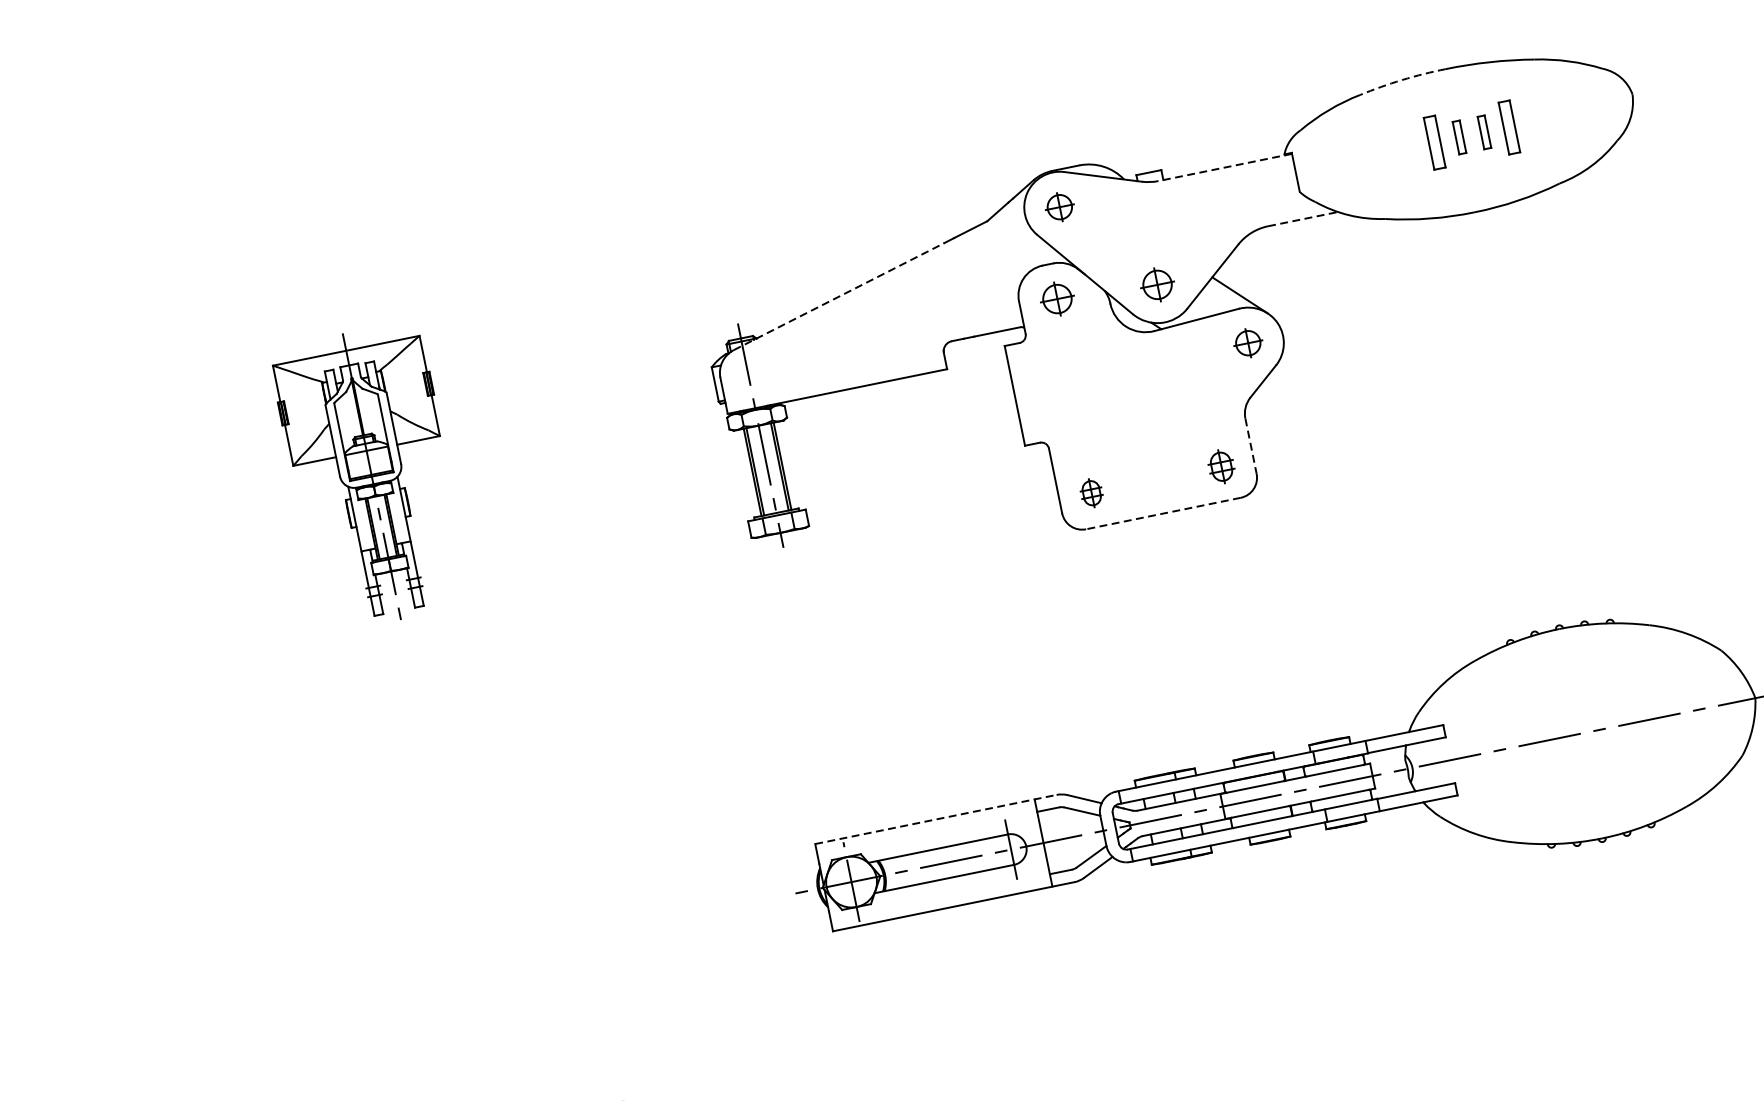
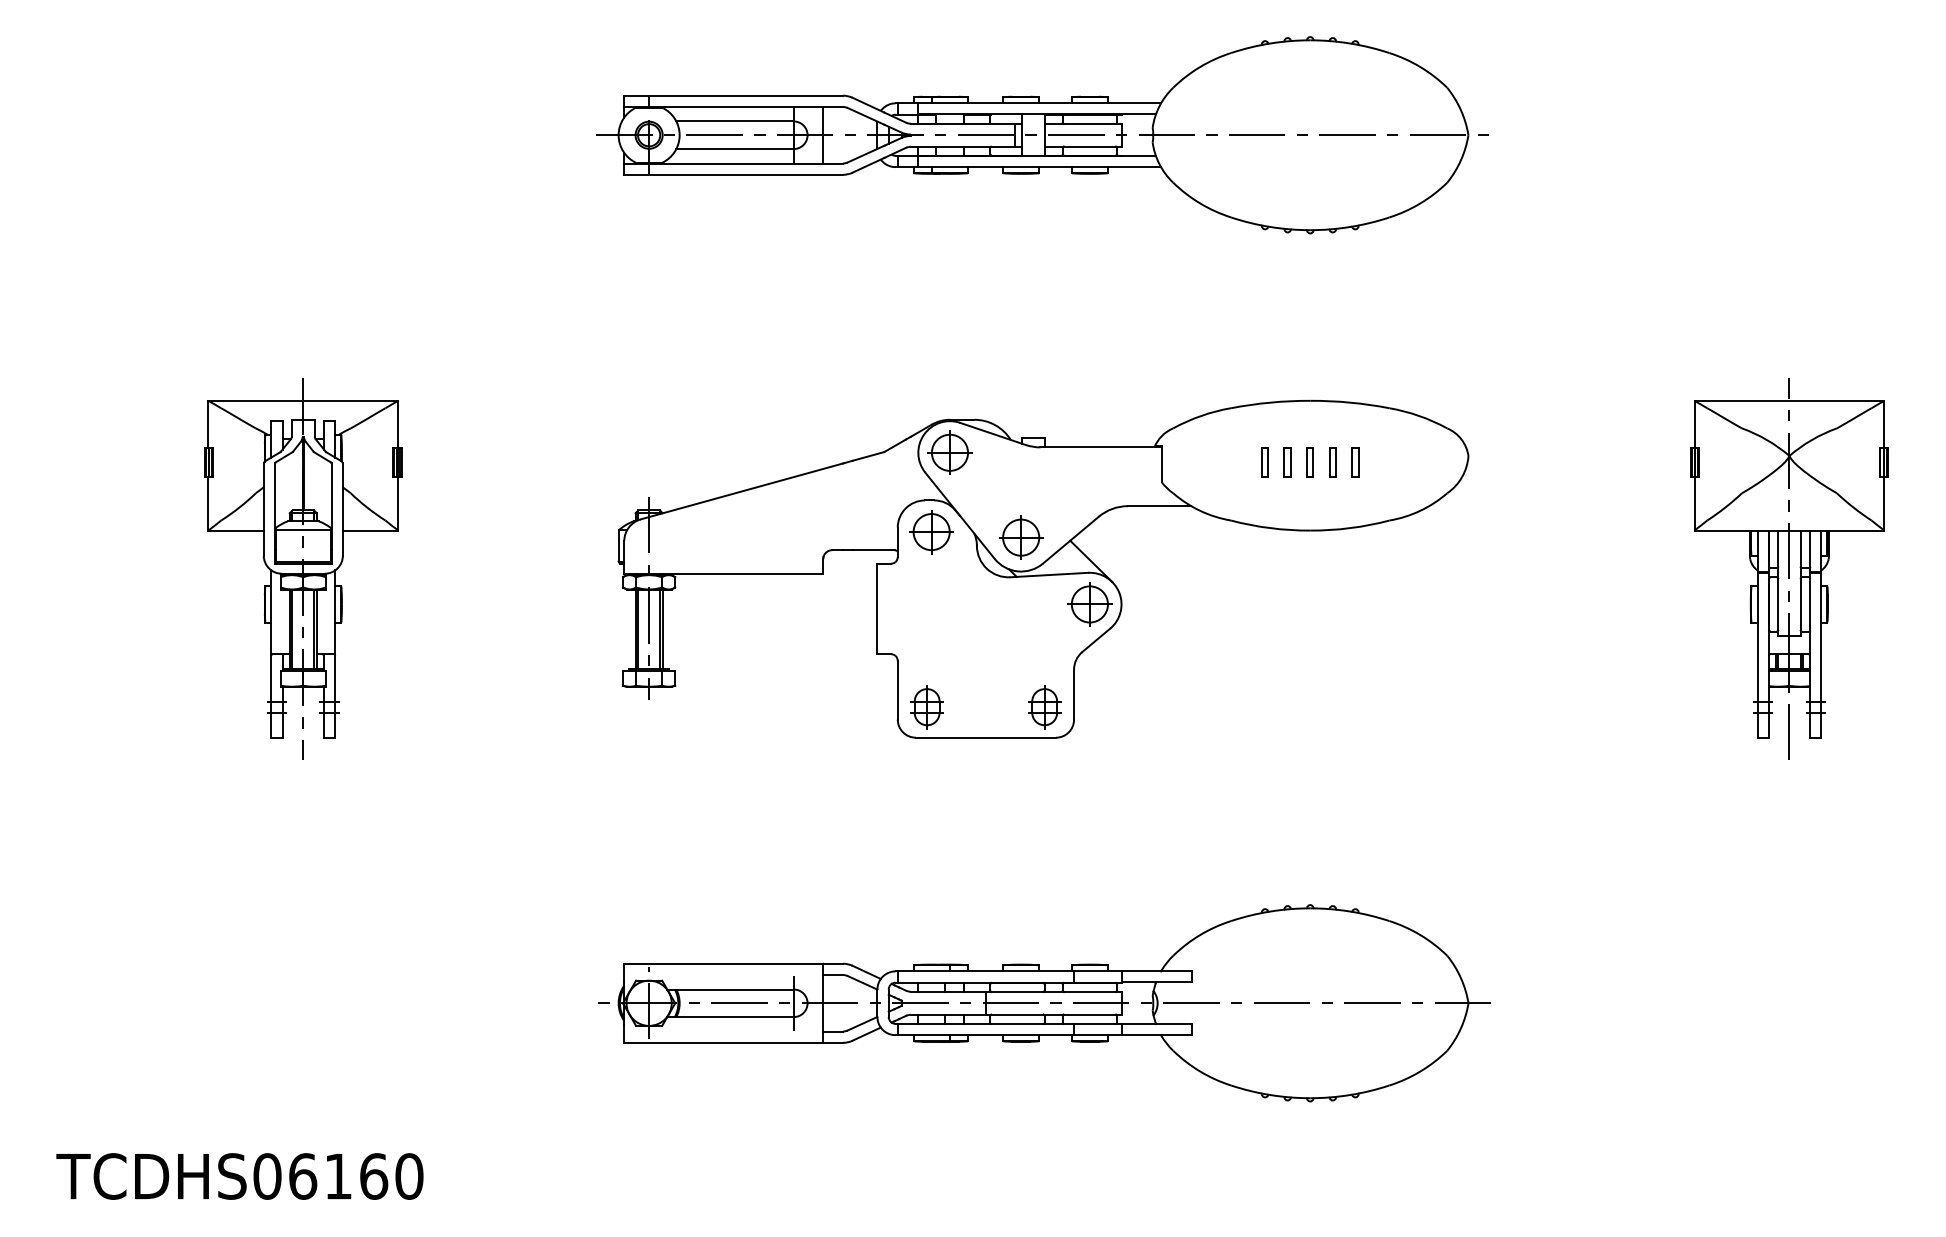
arc: (1402, 79) -> (1270, 402), dashed -> solid
part: (1509, 127) -> (1355, 462), size x0.62
part: (1434, 142) -> (1287, 462), size x0.62
part: (1408, 147) -> (1264, 462), added
line: (1224, 167) -> (1100, 447), dashed -> solid
part: (1059, 207) -> (949, 452), size x1.67
line: (1303, 219) -> (1159, 506), dashed -> solid
part: (1157, 284) -> (1021, 537), size x1.43
line: (838, 296) -> (741, 491), dashed -> solid
part: (1057, 299) -> (931, 532), size x1.43
part: (1247, 343) -> (1089, 604), size x1.67
line: (1251, 447) -> (1074, 695), dashed -> solid
part: (1221, 467) -> (1044, 707), size x1.43
part: (372, 480) -> (303, 568), size x1.43
part: (1091, 493) -> (926, 707), size x1.67
line: (1162, 513) -> (985, 737), dashed -> solid
line: (936, 819) -> (734, 963), dashed -> solid

